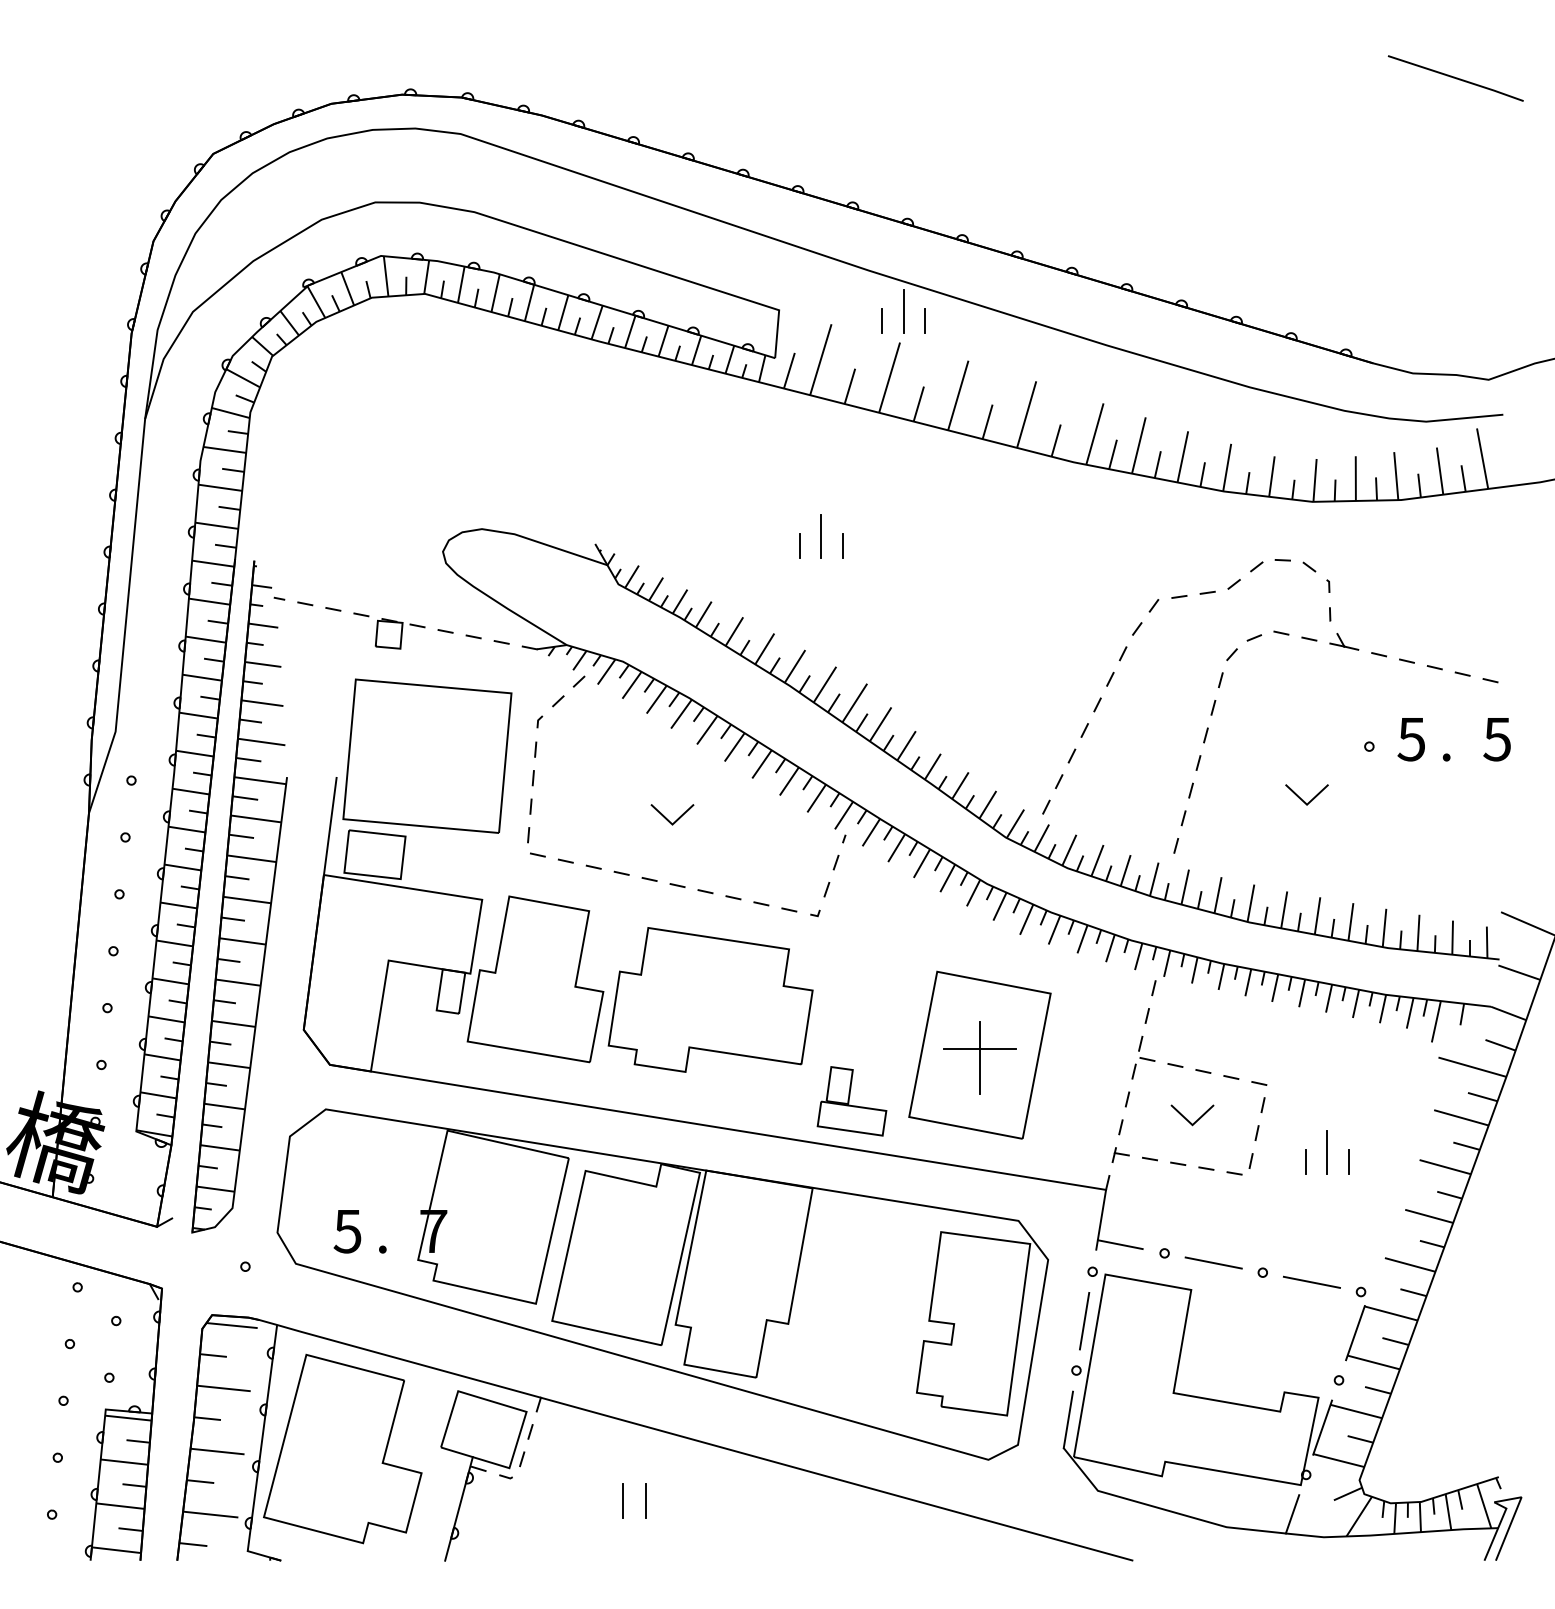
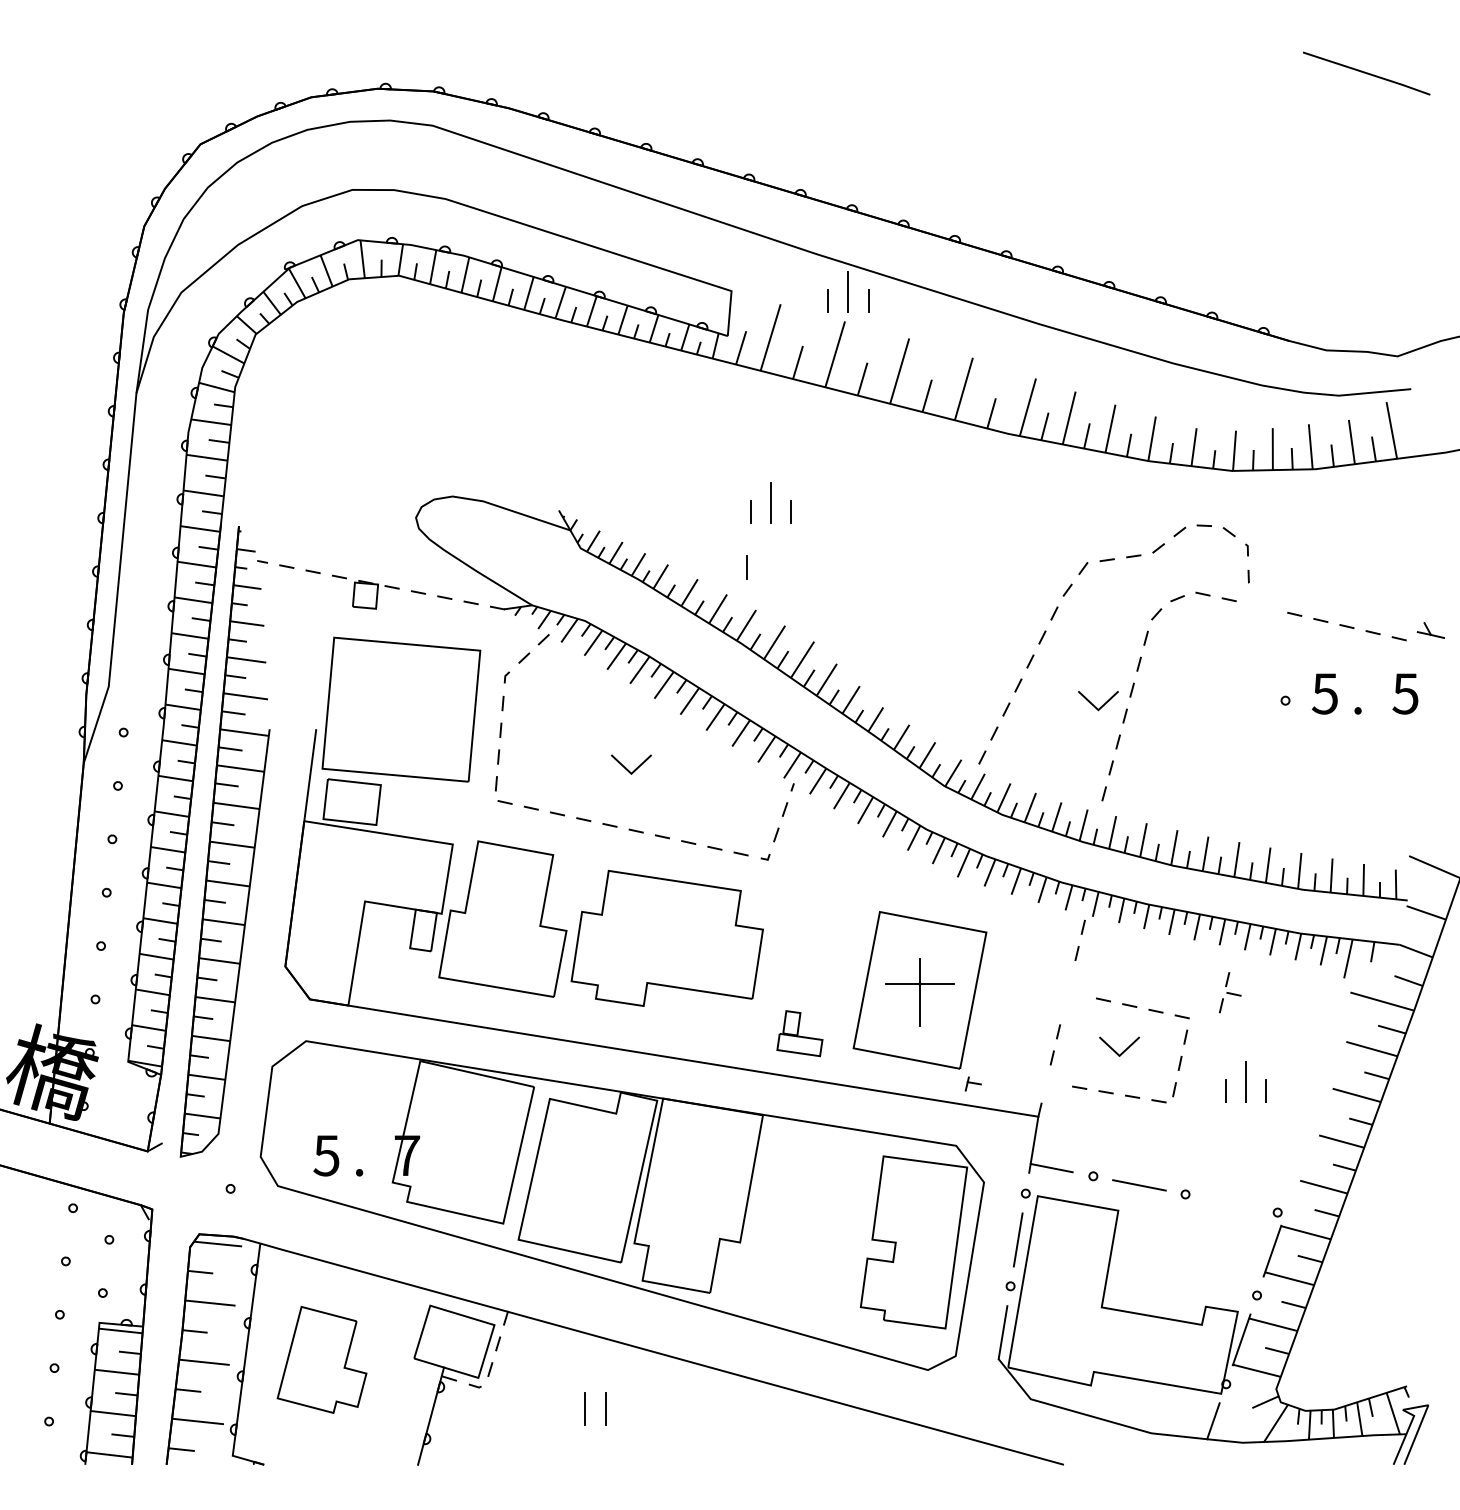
line: (795, 604) -> (746, 567), added
part: (1344, 641) -> (1431, 630), moved
line: (1301, 798) -> (1093, 704), moved
part: (1143, 1057) -> (1230, 992), moved
part: (851, 1101) -> (799, 1033), size x0.7
part: (1120, 1154) -> (973, 1083), moved
line: (1311, 1281) -> (1231, 1202), removed
part: (342, 1448) -> (321, 1359), size x0.6

